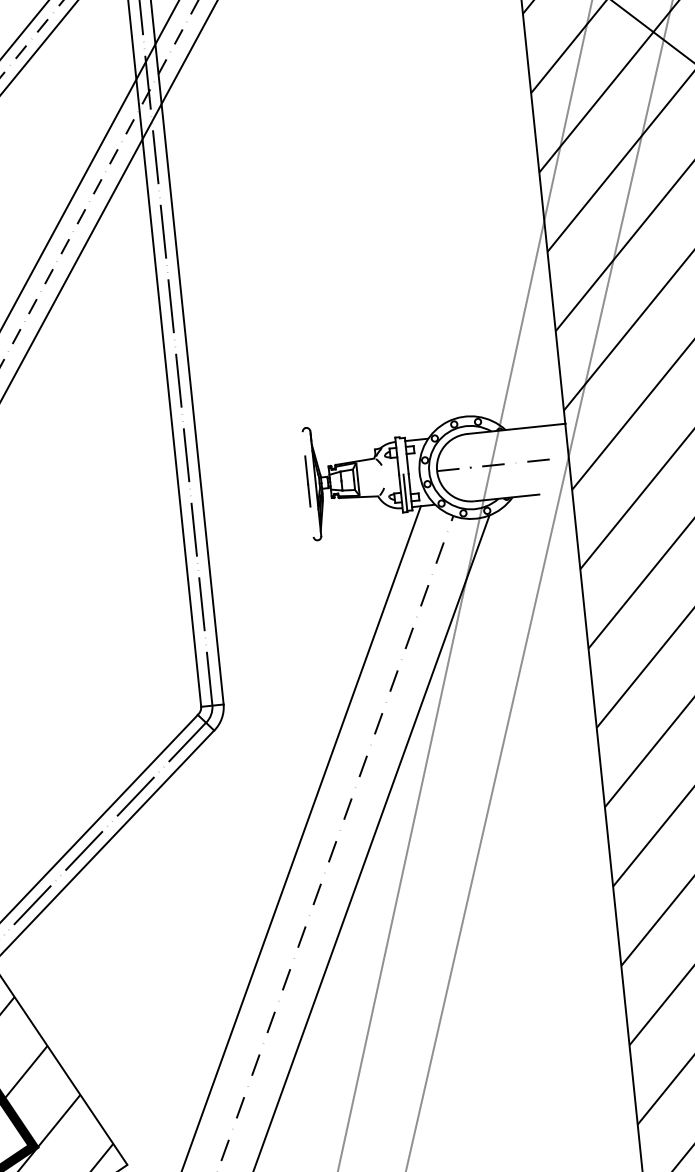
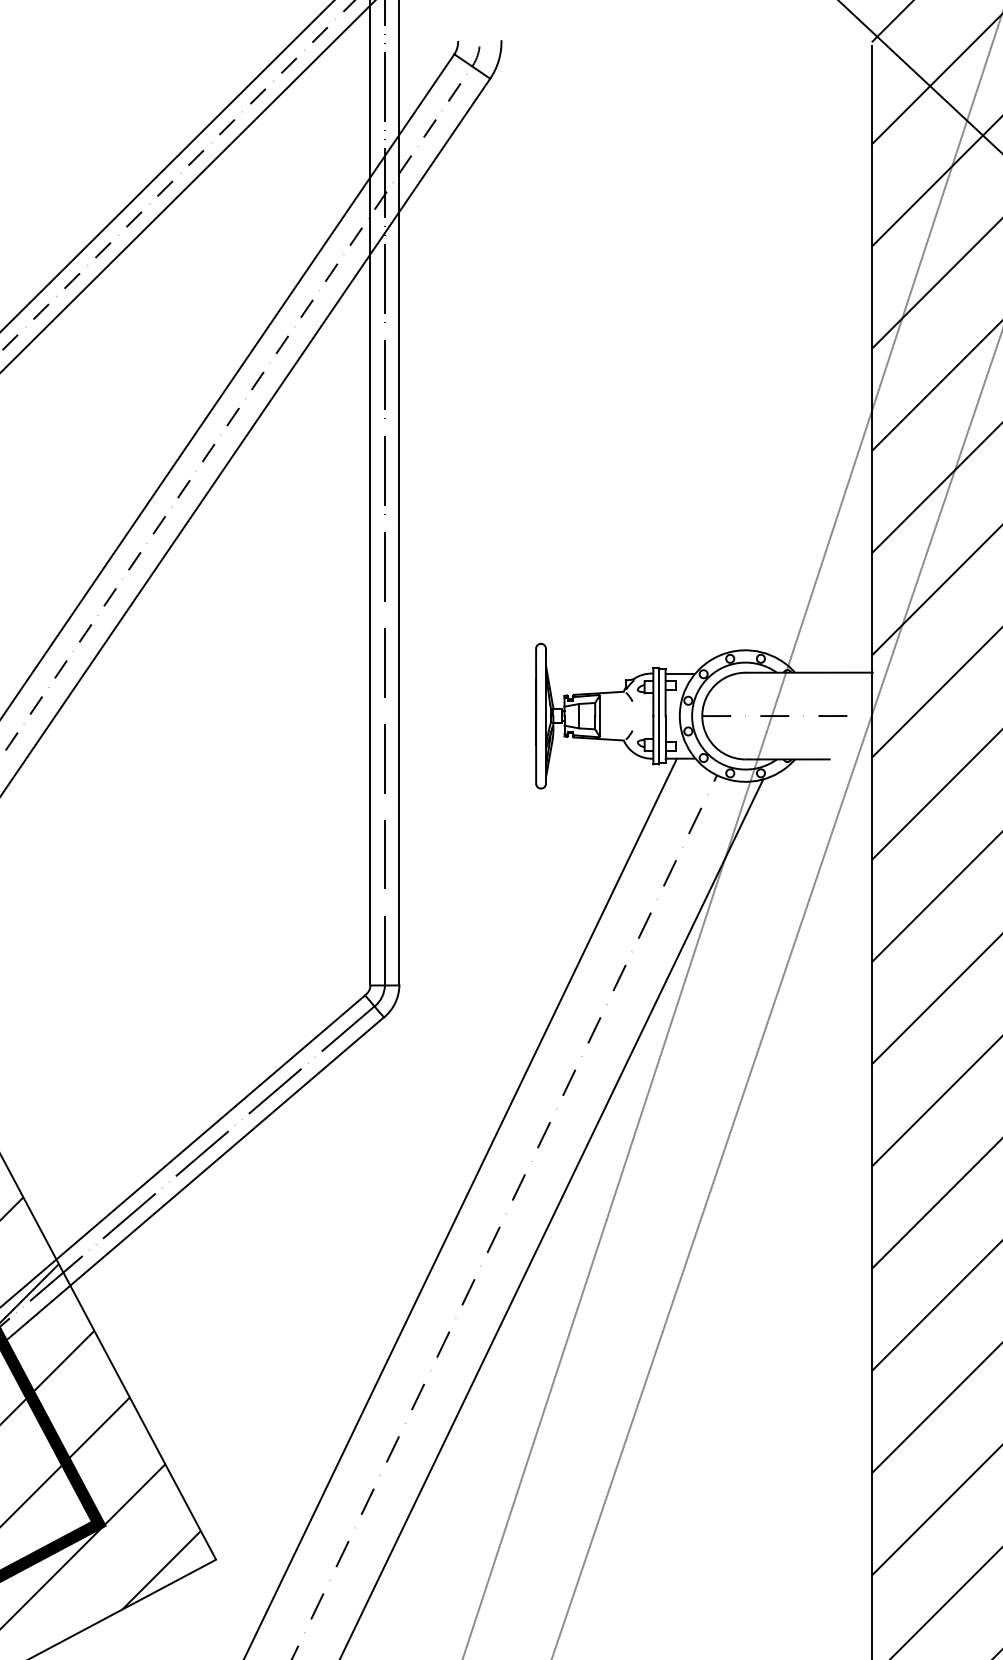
line: (401, 455) -> (658, 691), added
line: (308, 483) -> (536, 715), added

